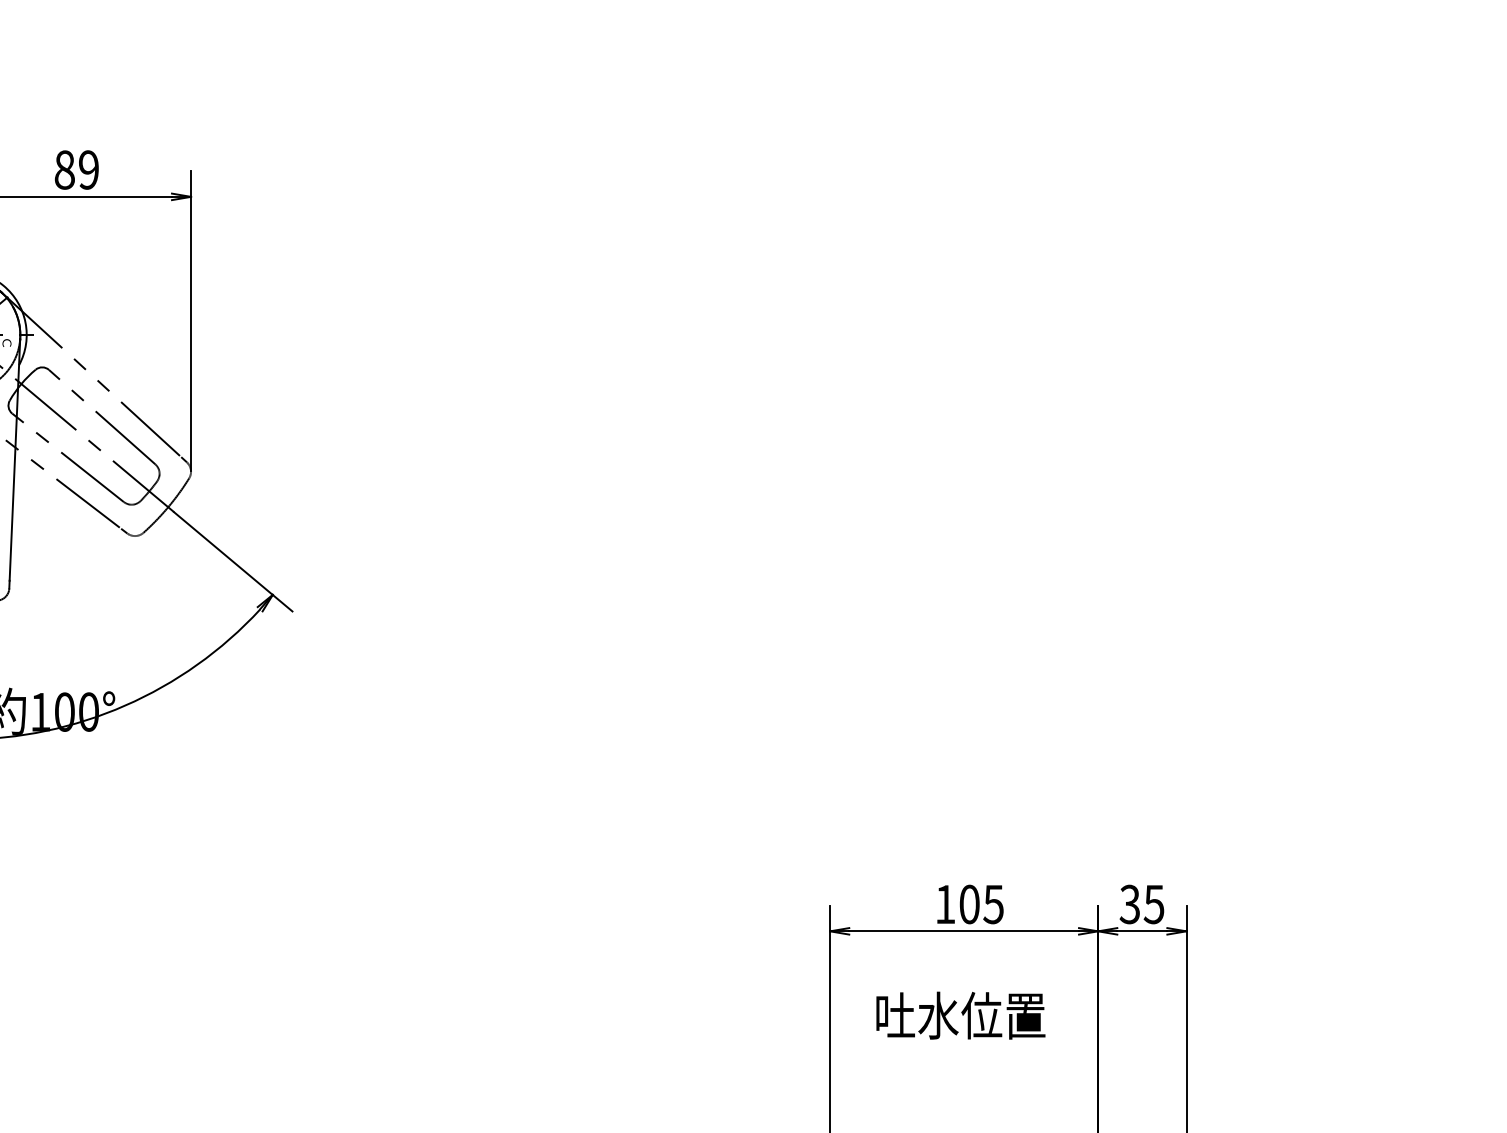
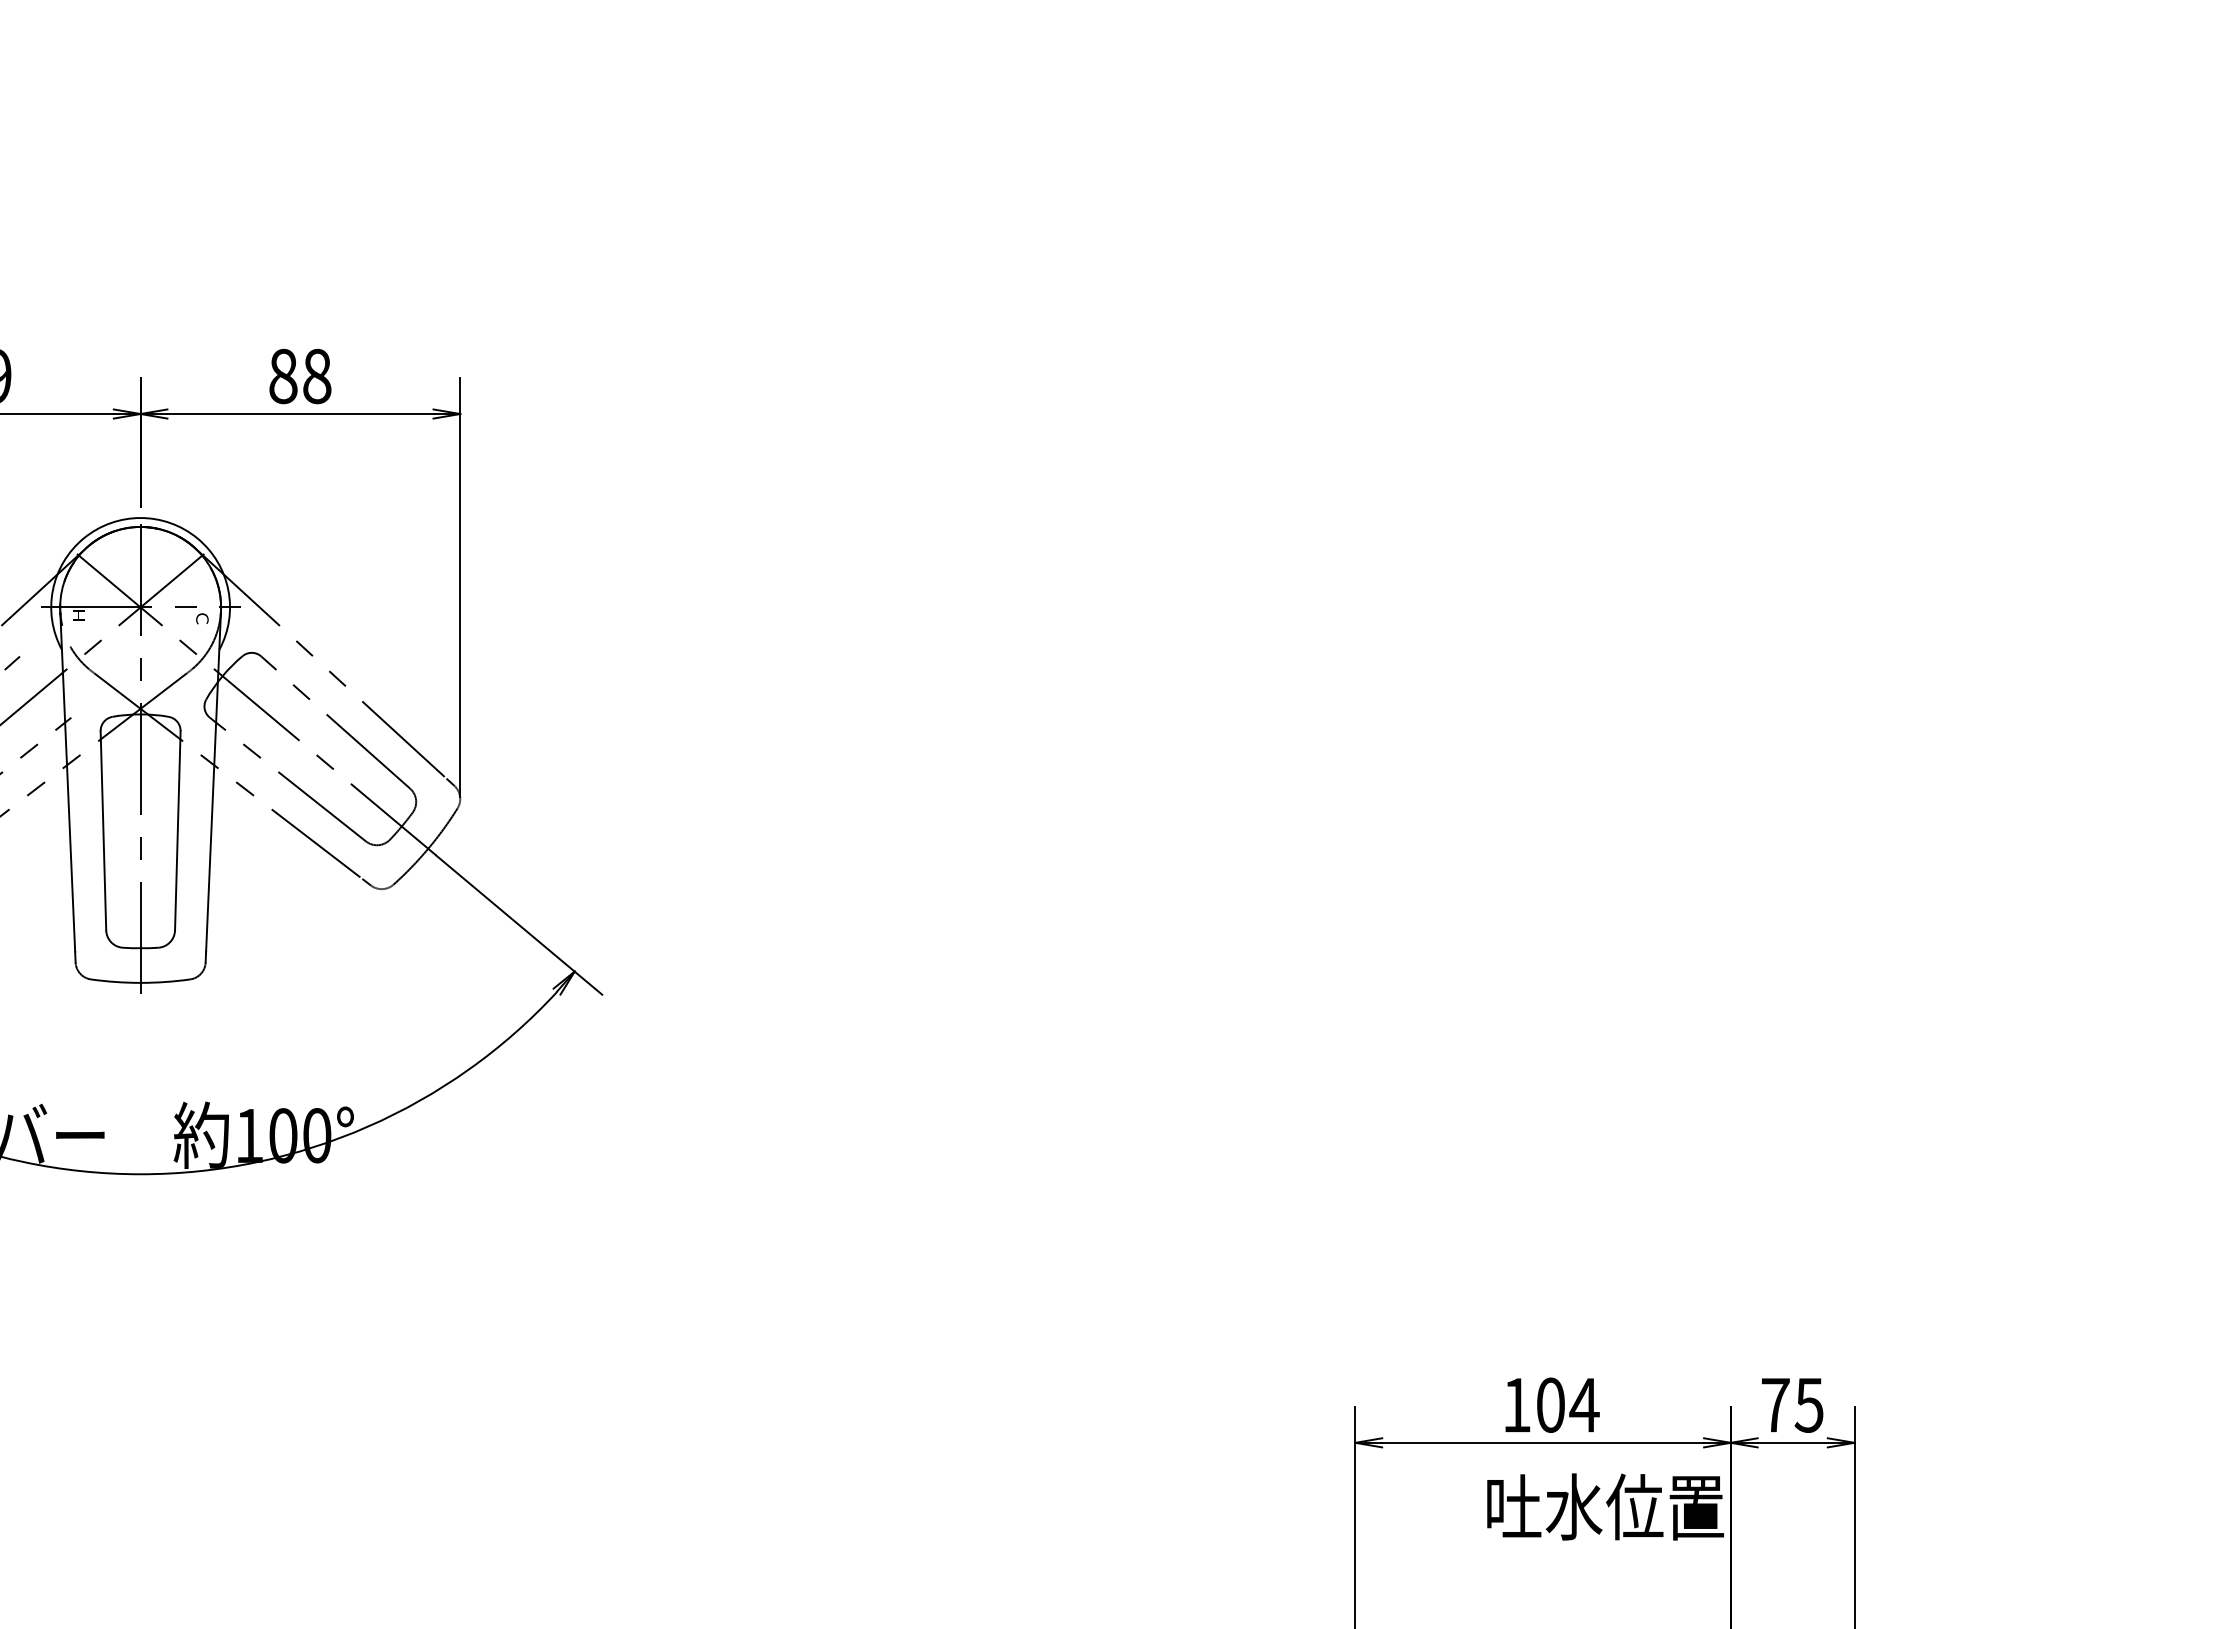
text: (89, 170) -> (317, 376), 89 -> 88
text: (1129, 903) -> (1774, 1404), 35 -> 75
text: (993, 904) -> (1584, 1405), 105 -> 104
text: (960, 1015) -> (1605, 1506), moved

